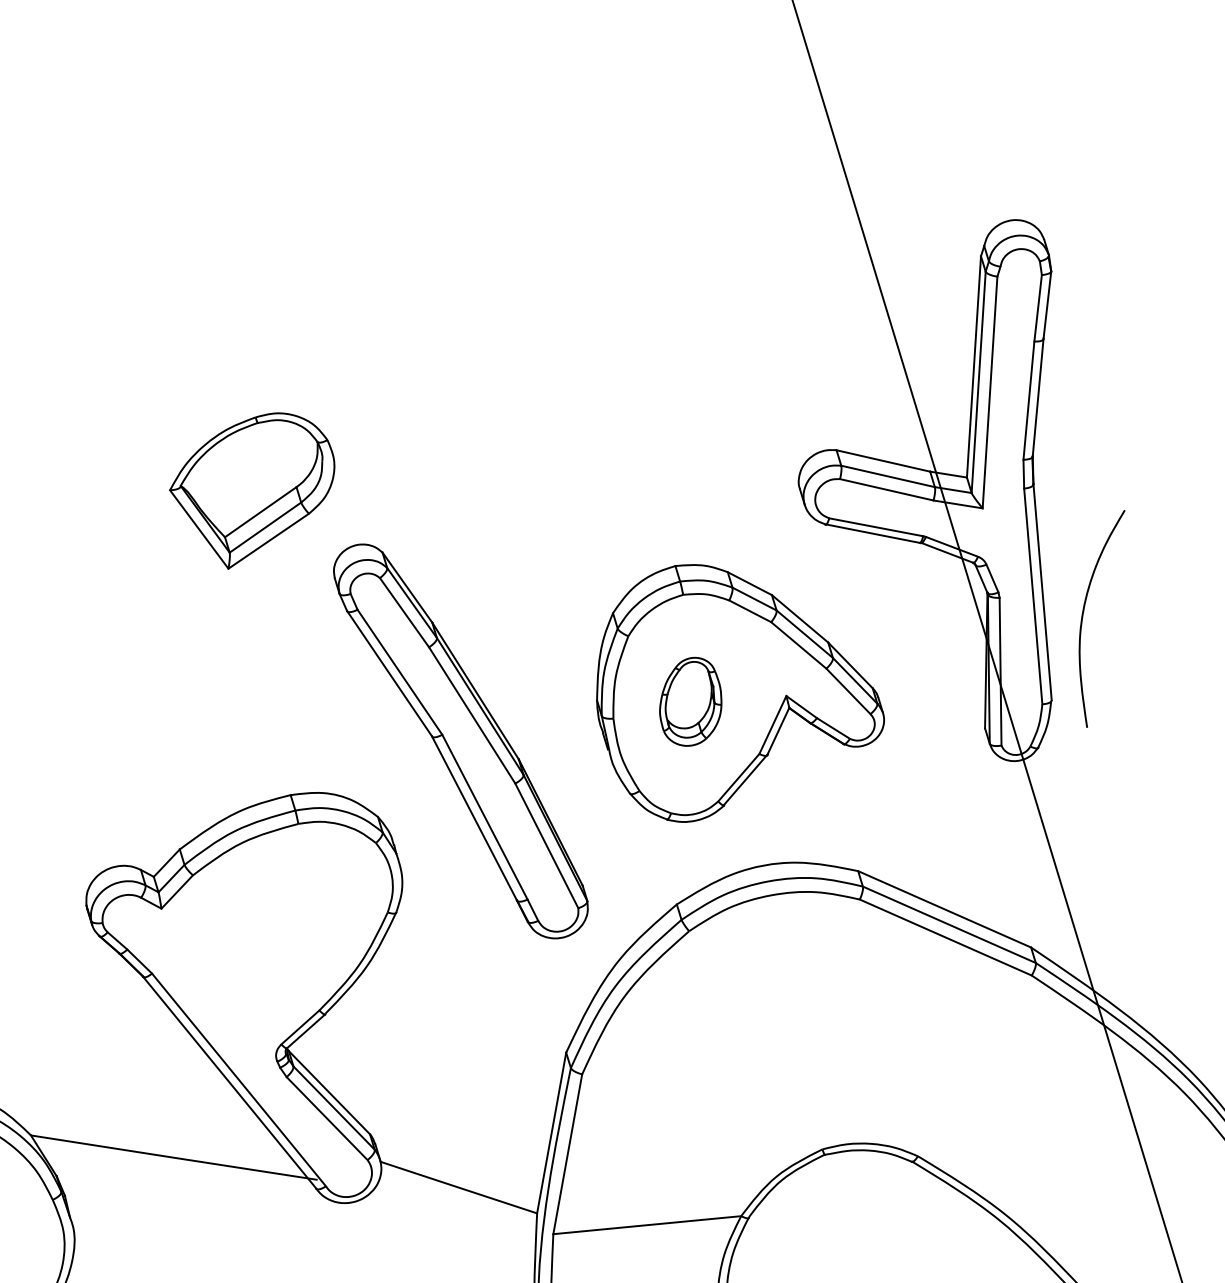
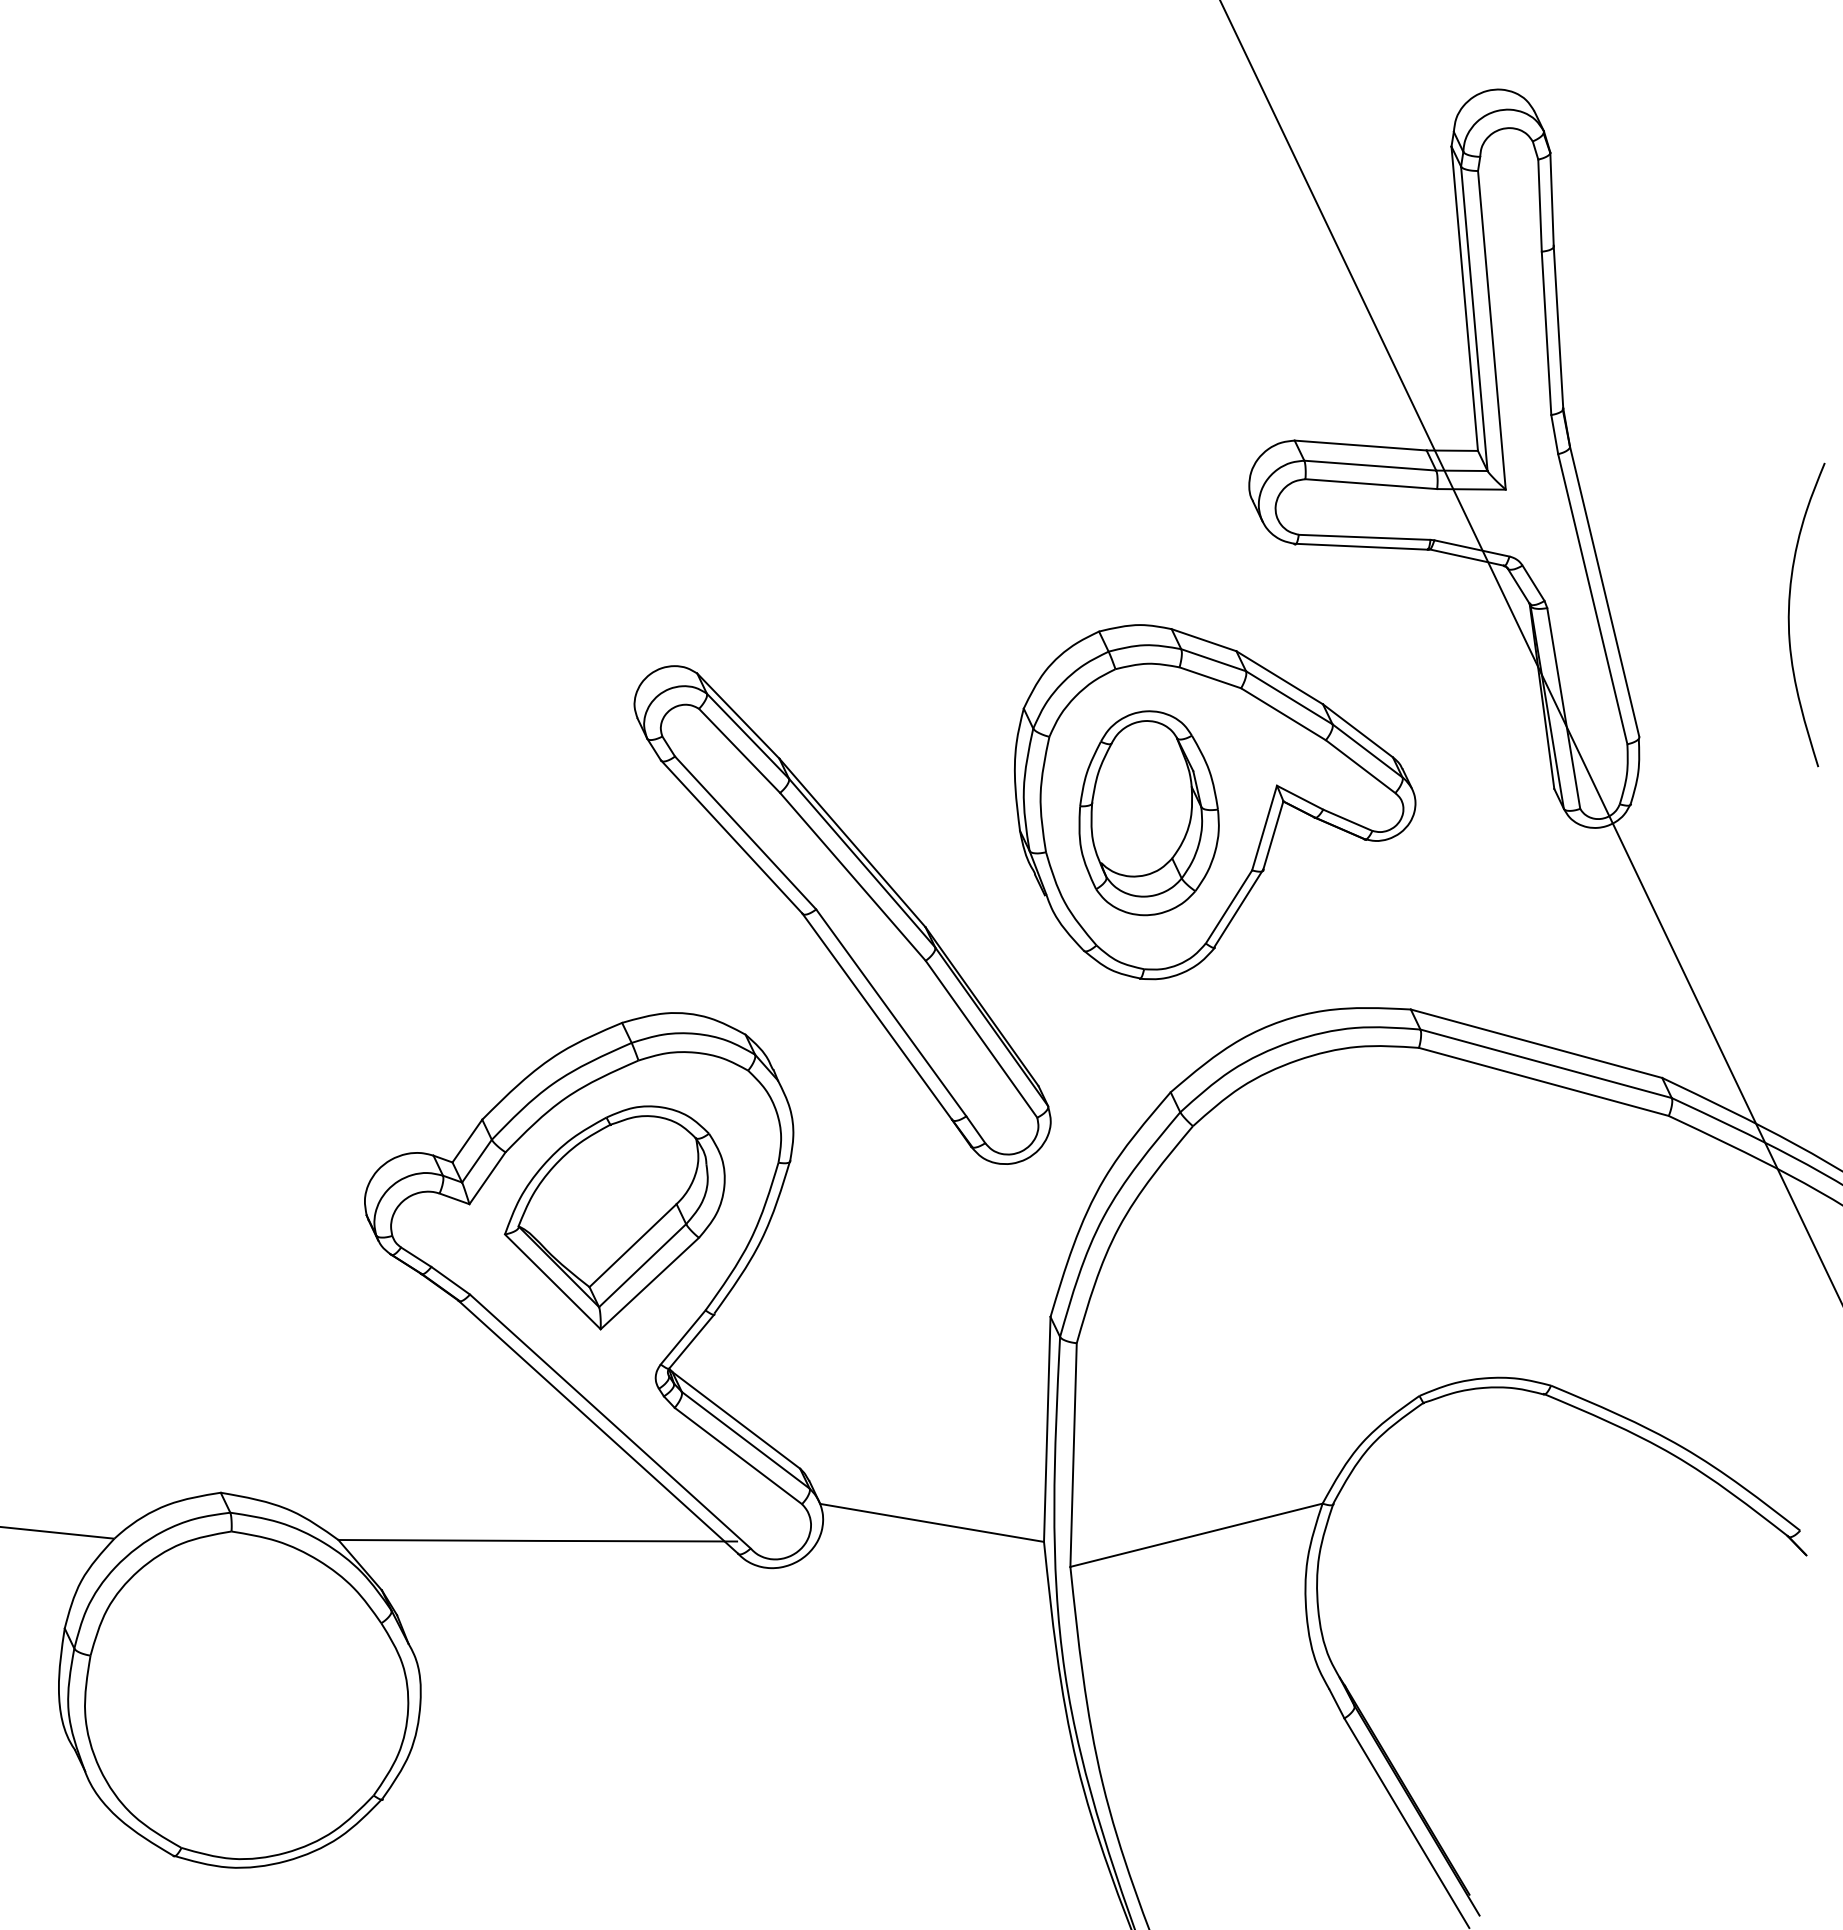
part: (250, 490) -> (614, 1217), moved
curve: (1083, 615) -> (1789, 614), moved
part: (691, 701) -> (1148, 813), size x1.67

